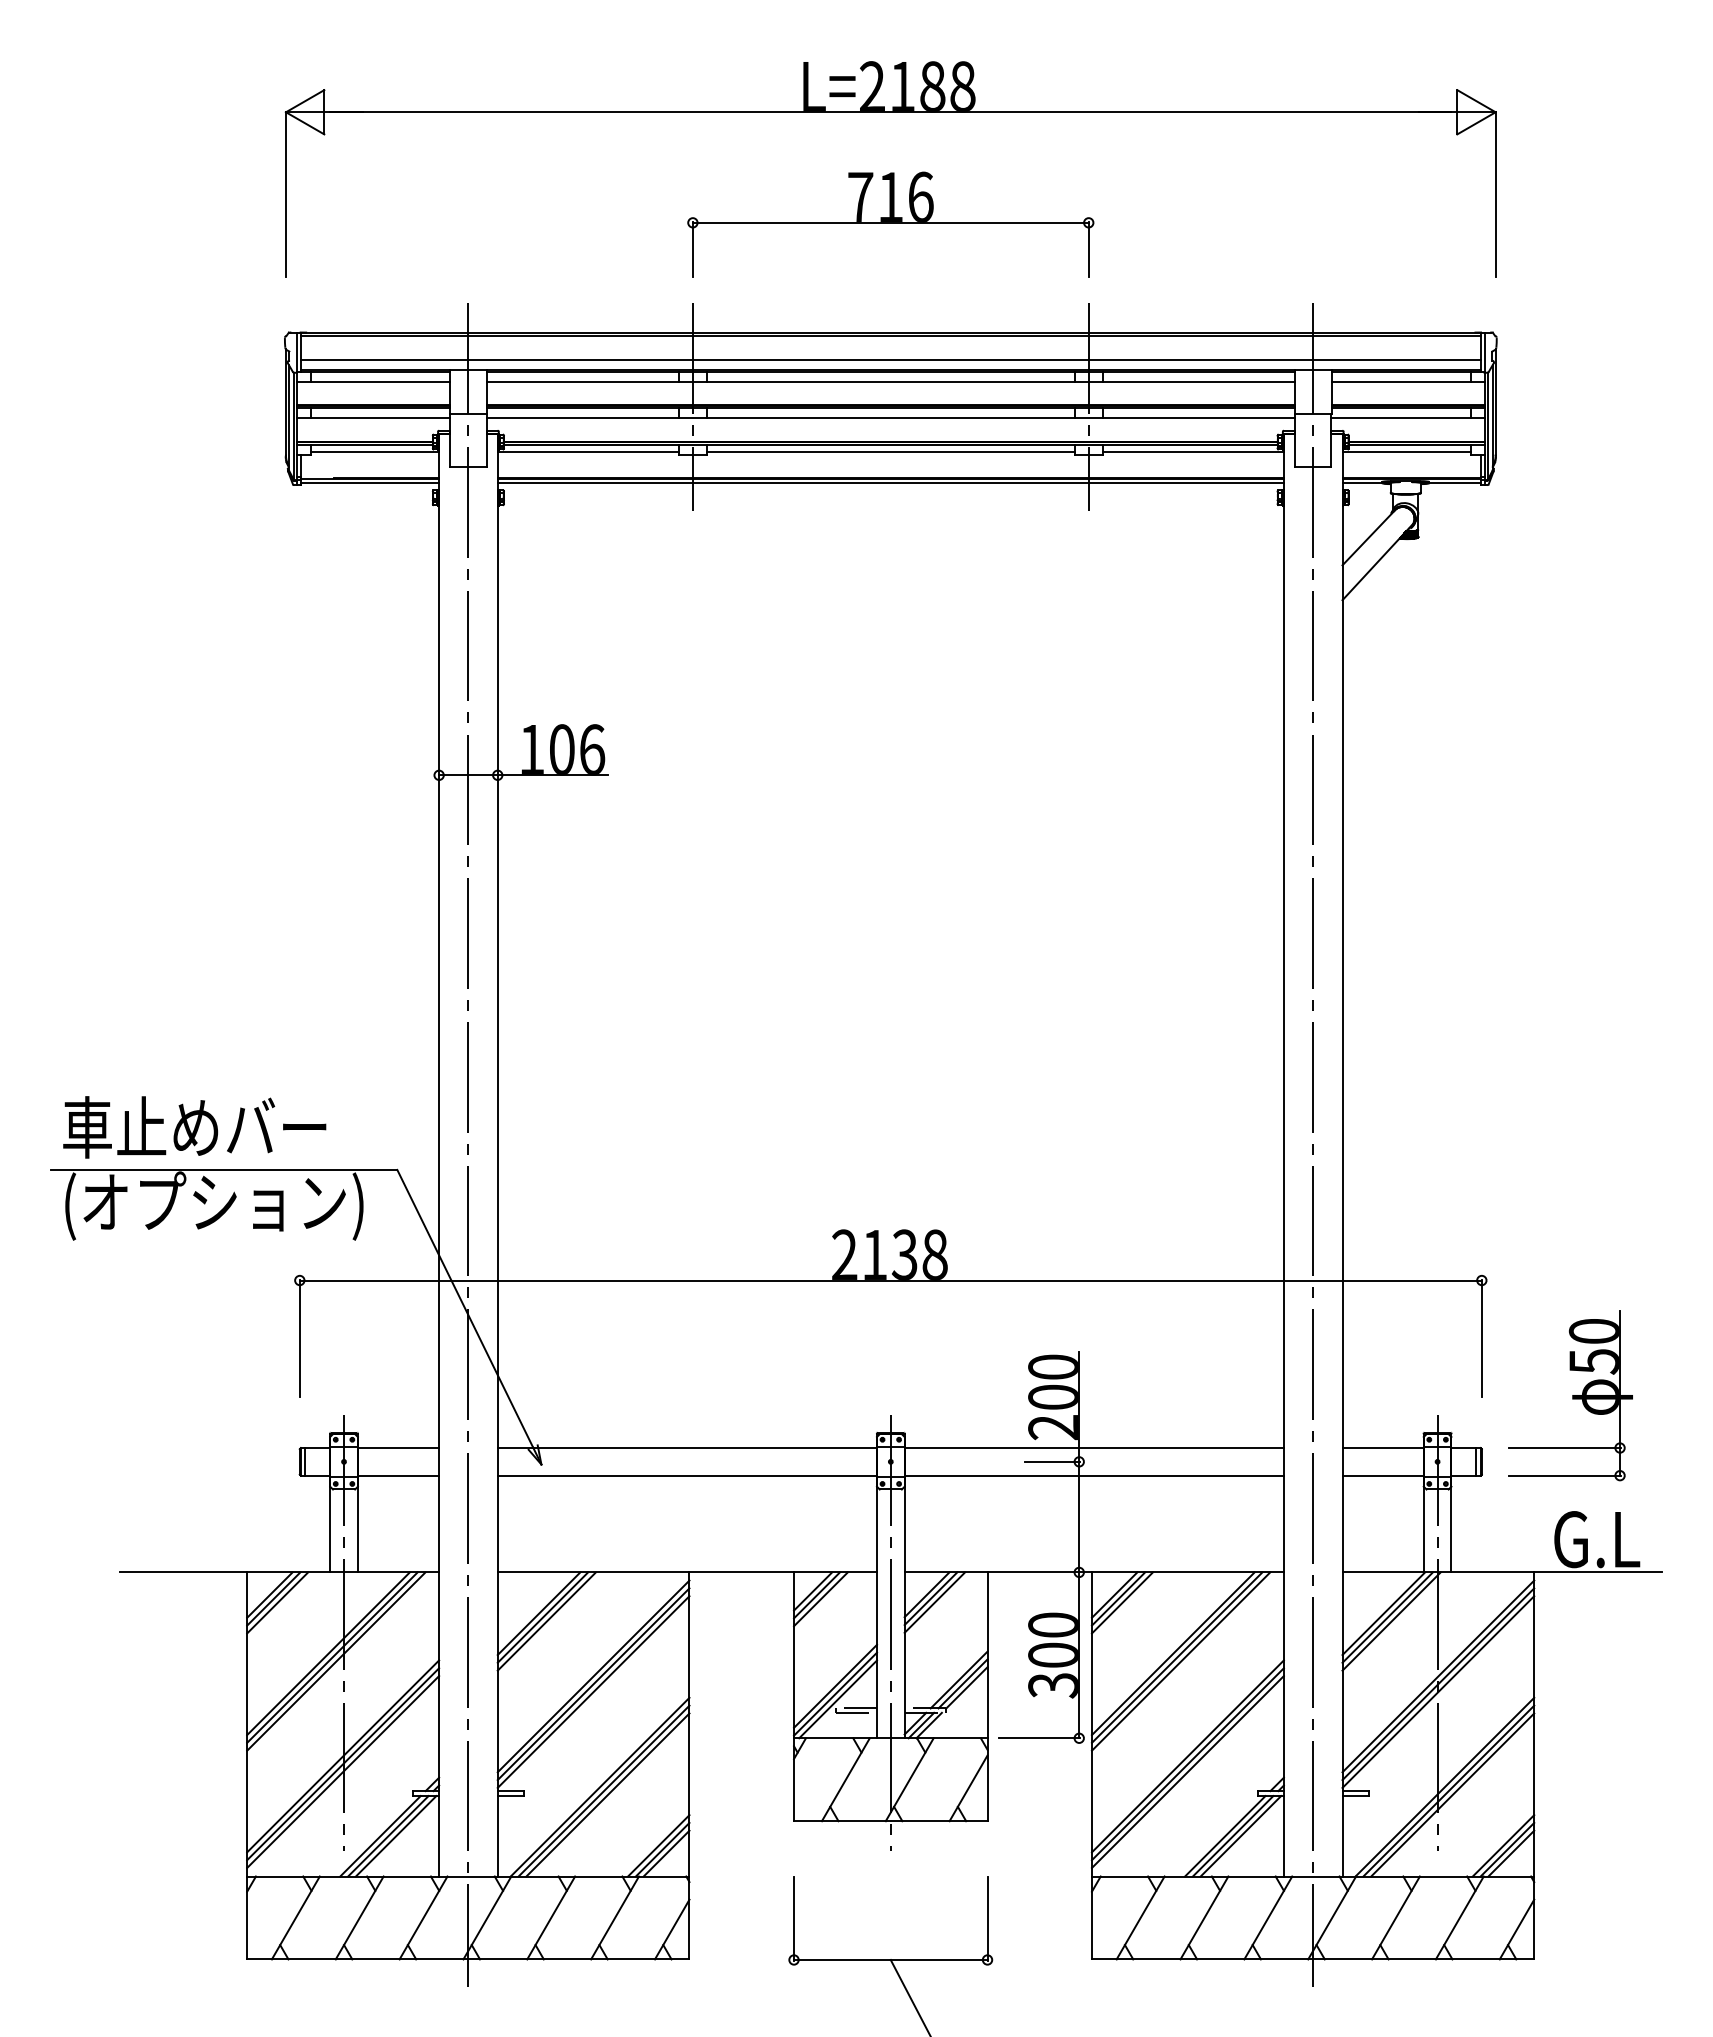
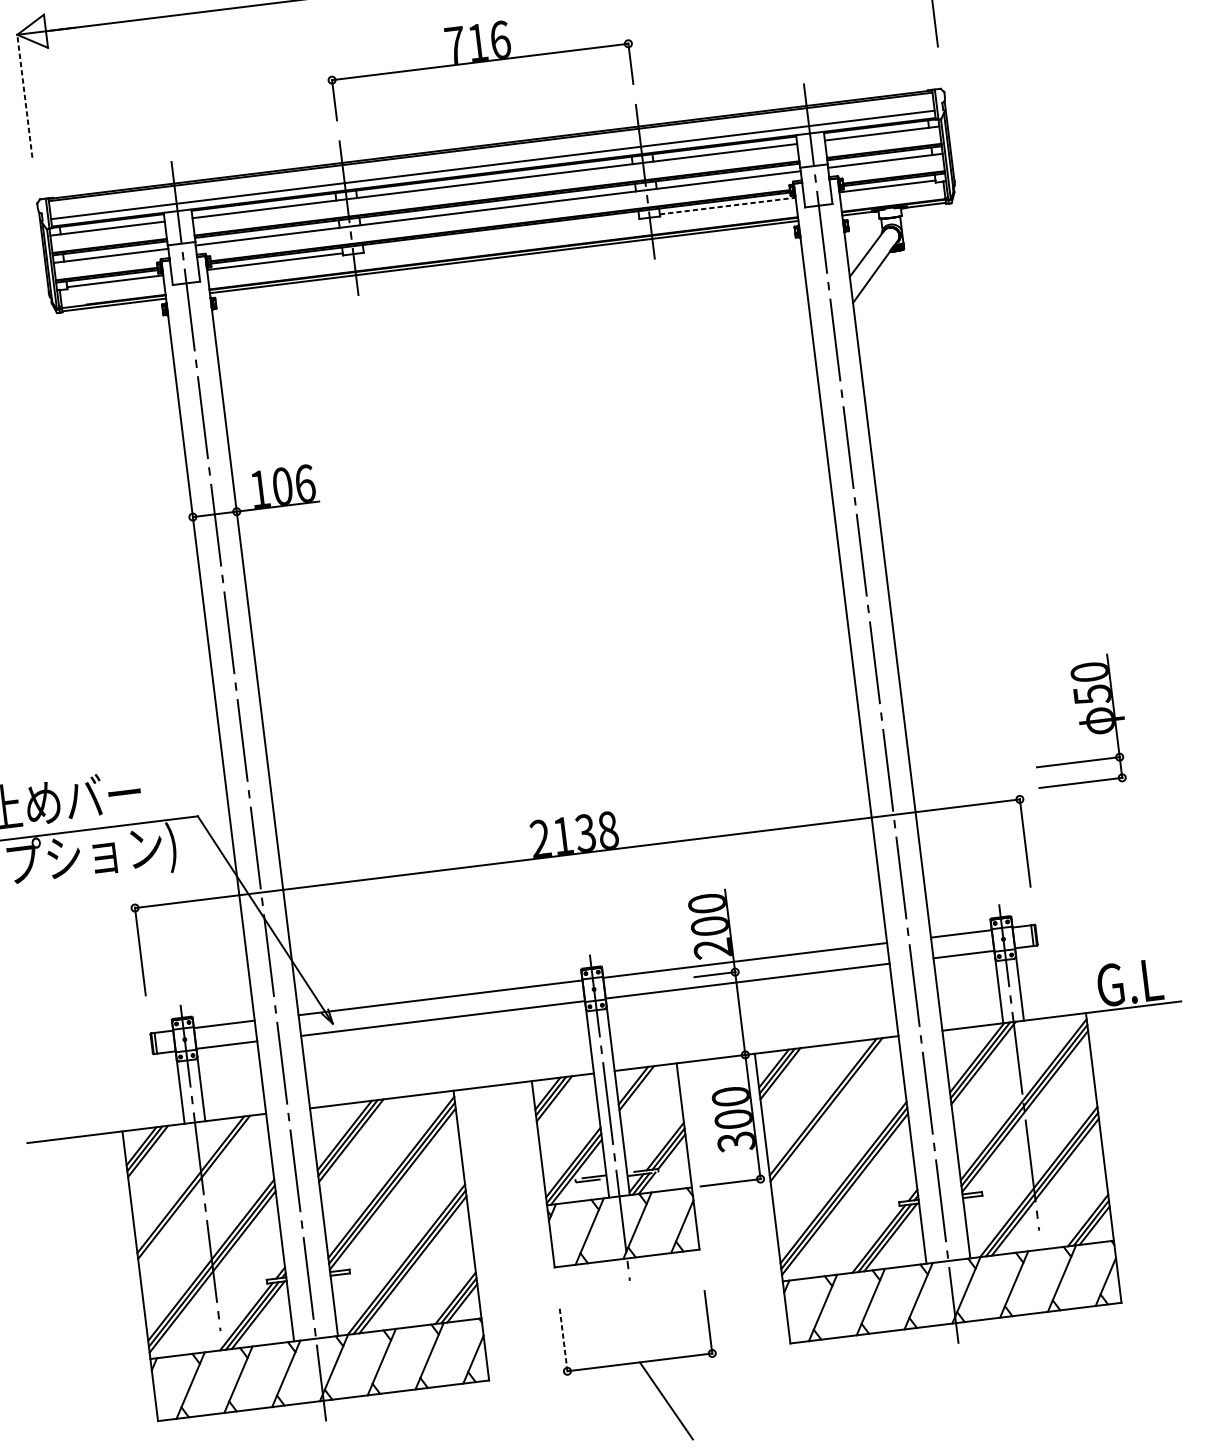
line: (286, 193) -> (25, 95), solid -> dashed
line: (890, 452) -> (501, 233), removed
line: (1193, 452) -> (727, 206), solid -> dashed
part: (1570, 1395) -> (1077, 722), moved
line: (934, 1602) -> (639, 1090), removed
line: (336, 1661) -> (197, 1189), removed
line: (1180, 1661) -> (829, 1112), removed
line: (794, 1919) -> (564, 1340), solid -> dashed

